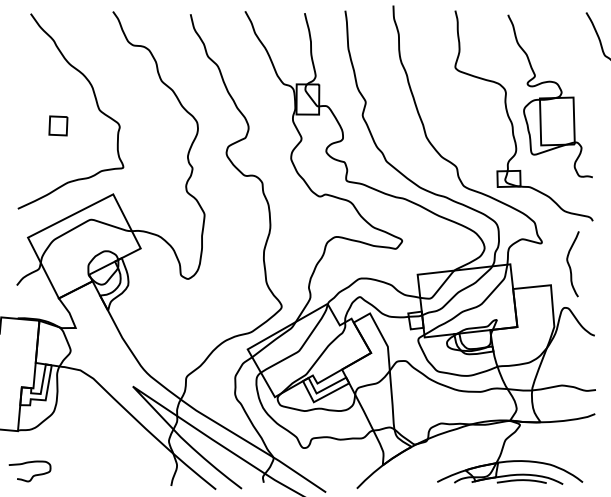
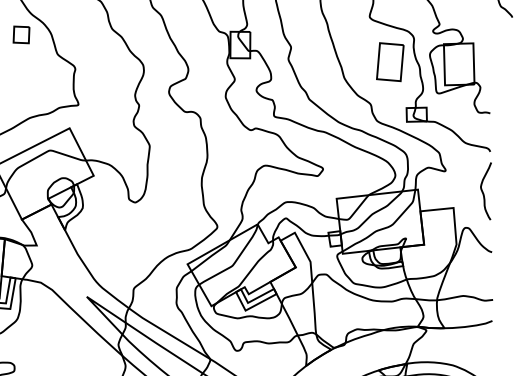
part: (478, 118) -> (390, 61), added
part: (58, 125) -> (21, 34), moved
curve: (570, 265) -> (483, 192), moved

